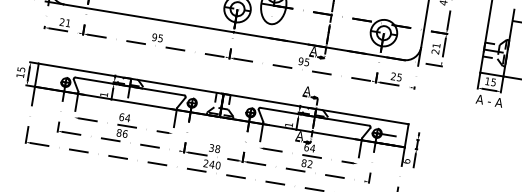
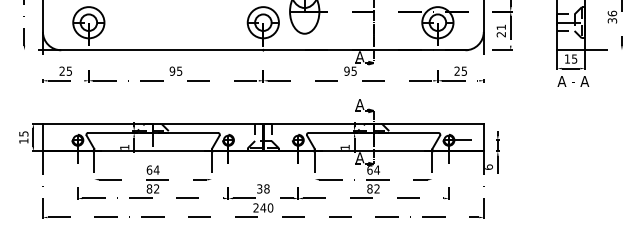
text: (67, 22) -> (68, 70), 21 -> 25
text: (125, 133) -> (156, 188), 86 -> 82

